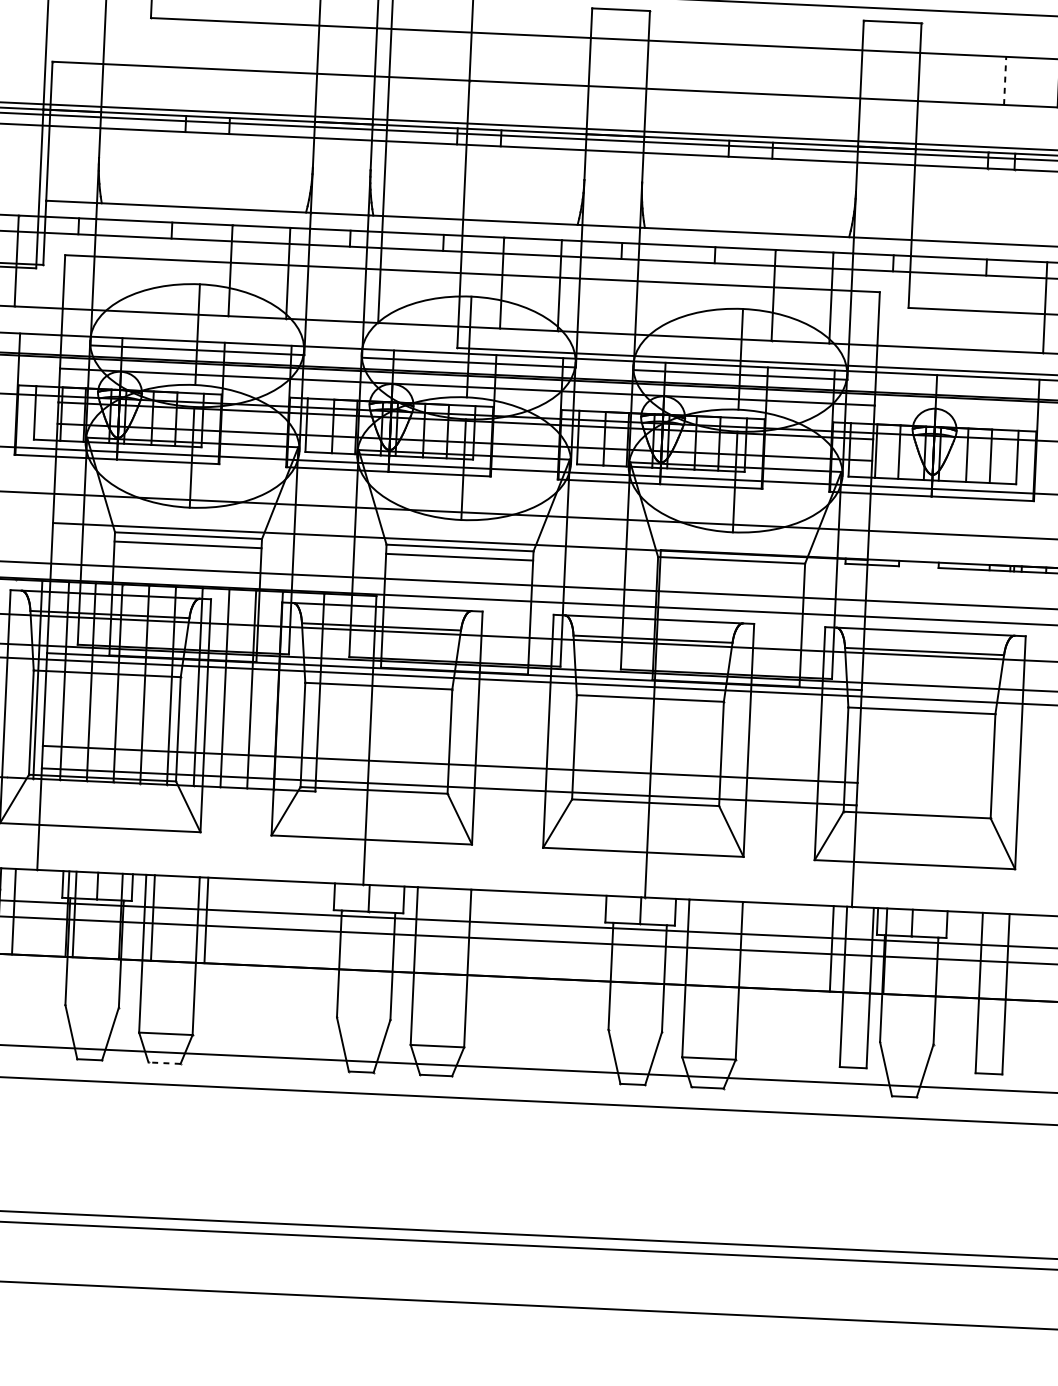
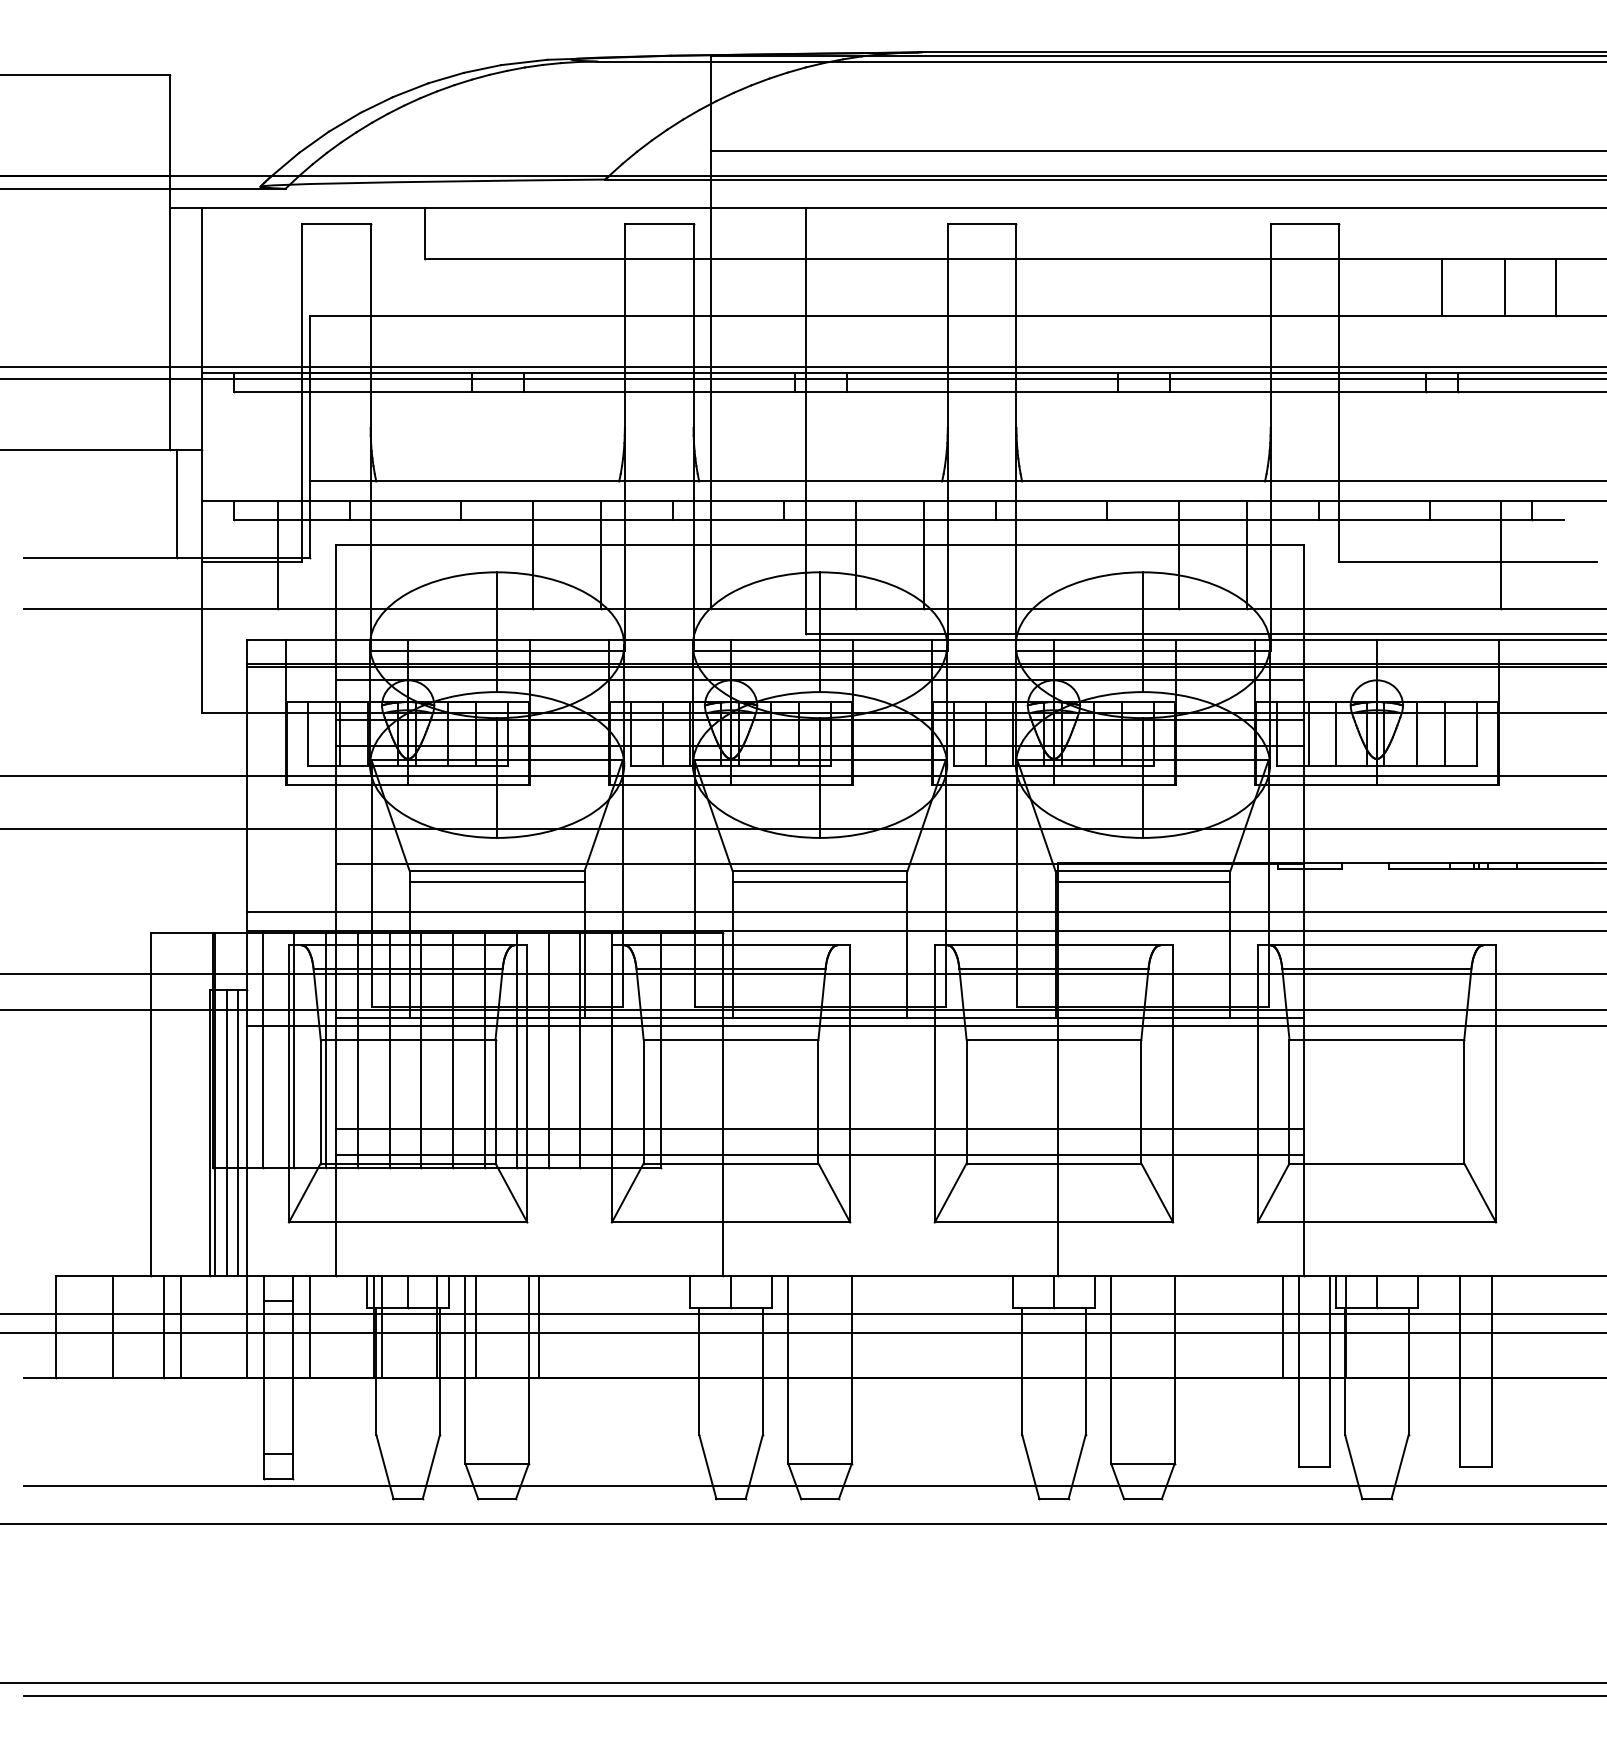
line: (1004, 80) -> (1441, 287), dashed -> solid
line: (730, 569) -> (1142, 882), added
line: (11, 677) -> (294, 1049), added
line: (164, 1063) -> (496, 1498), dashed -> solid

